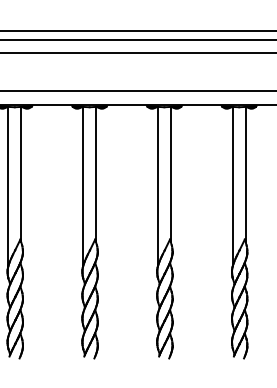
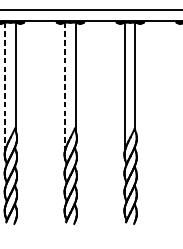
line: (8, 186) -> (5, 86), solid -> dashed
line: (83, 186) -> (65, 86), solid -> dashed

